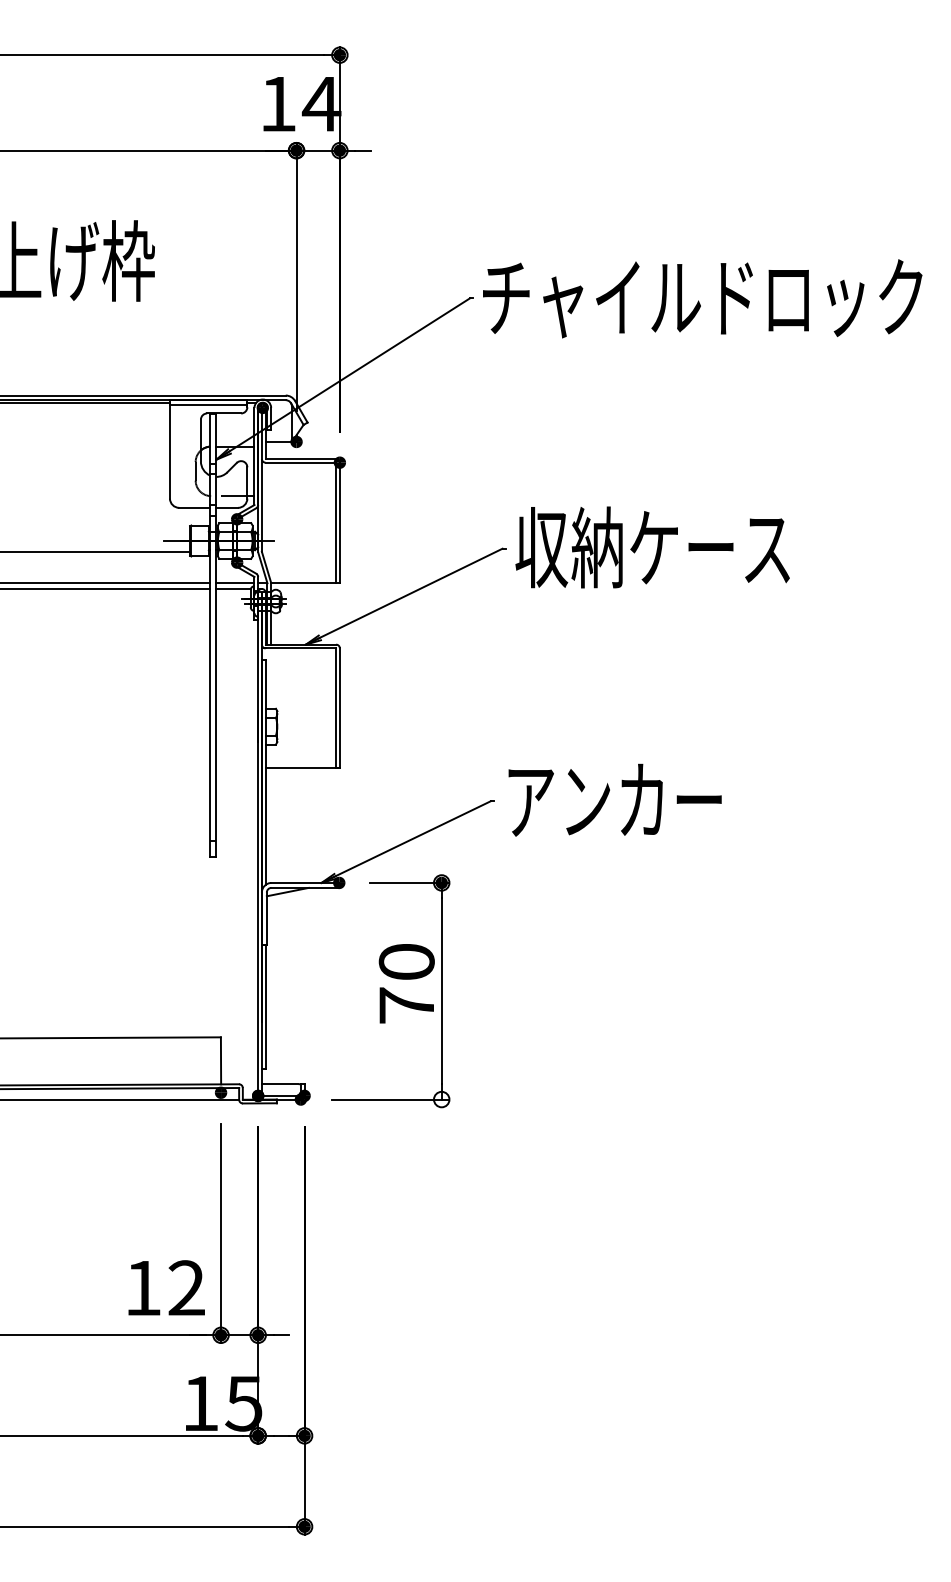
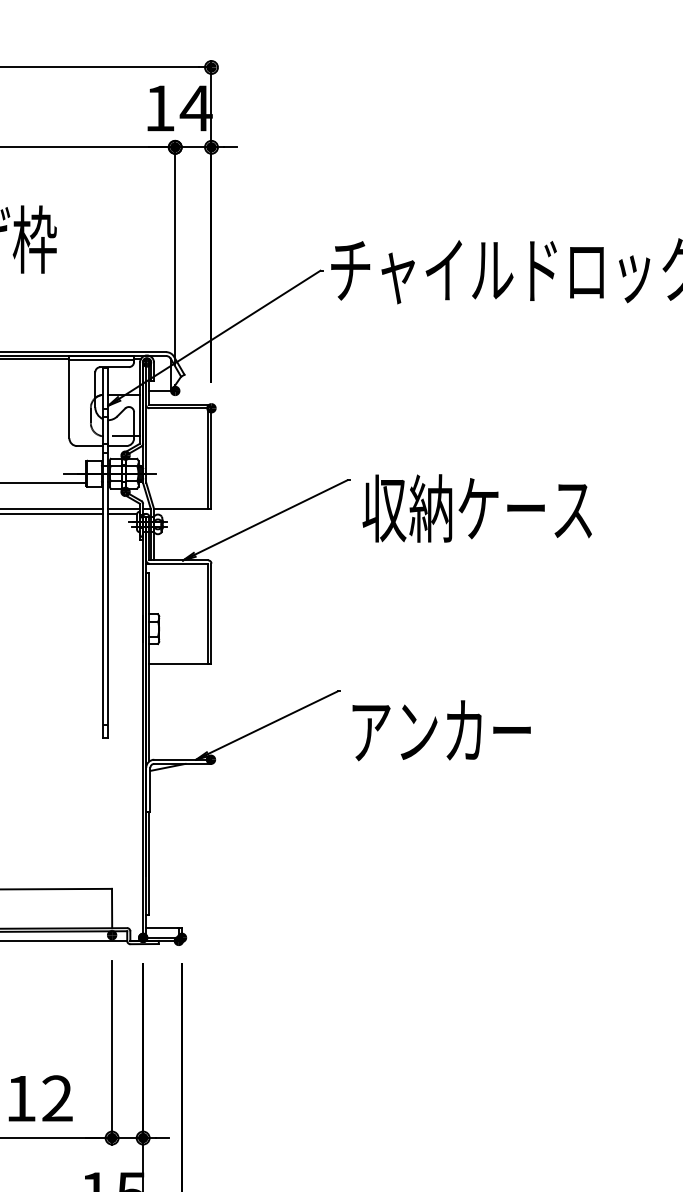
text: (652, 547) -> (477, 508), moved
text: (614, 799) -> (441, 730), moved
part: (390, 991) -> (253, 850), removed
text: (166, 1287) -> (40, 1098), moved

